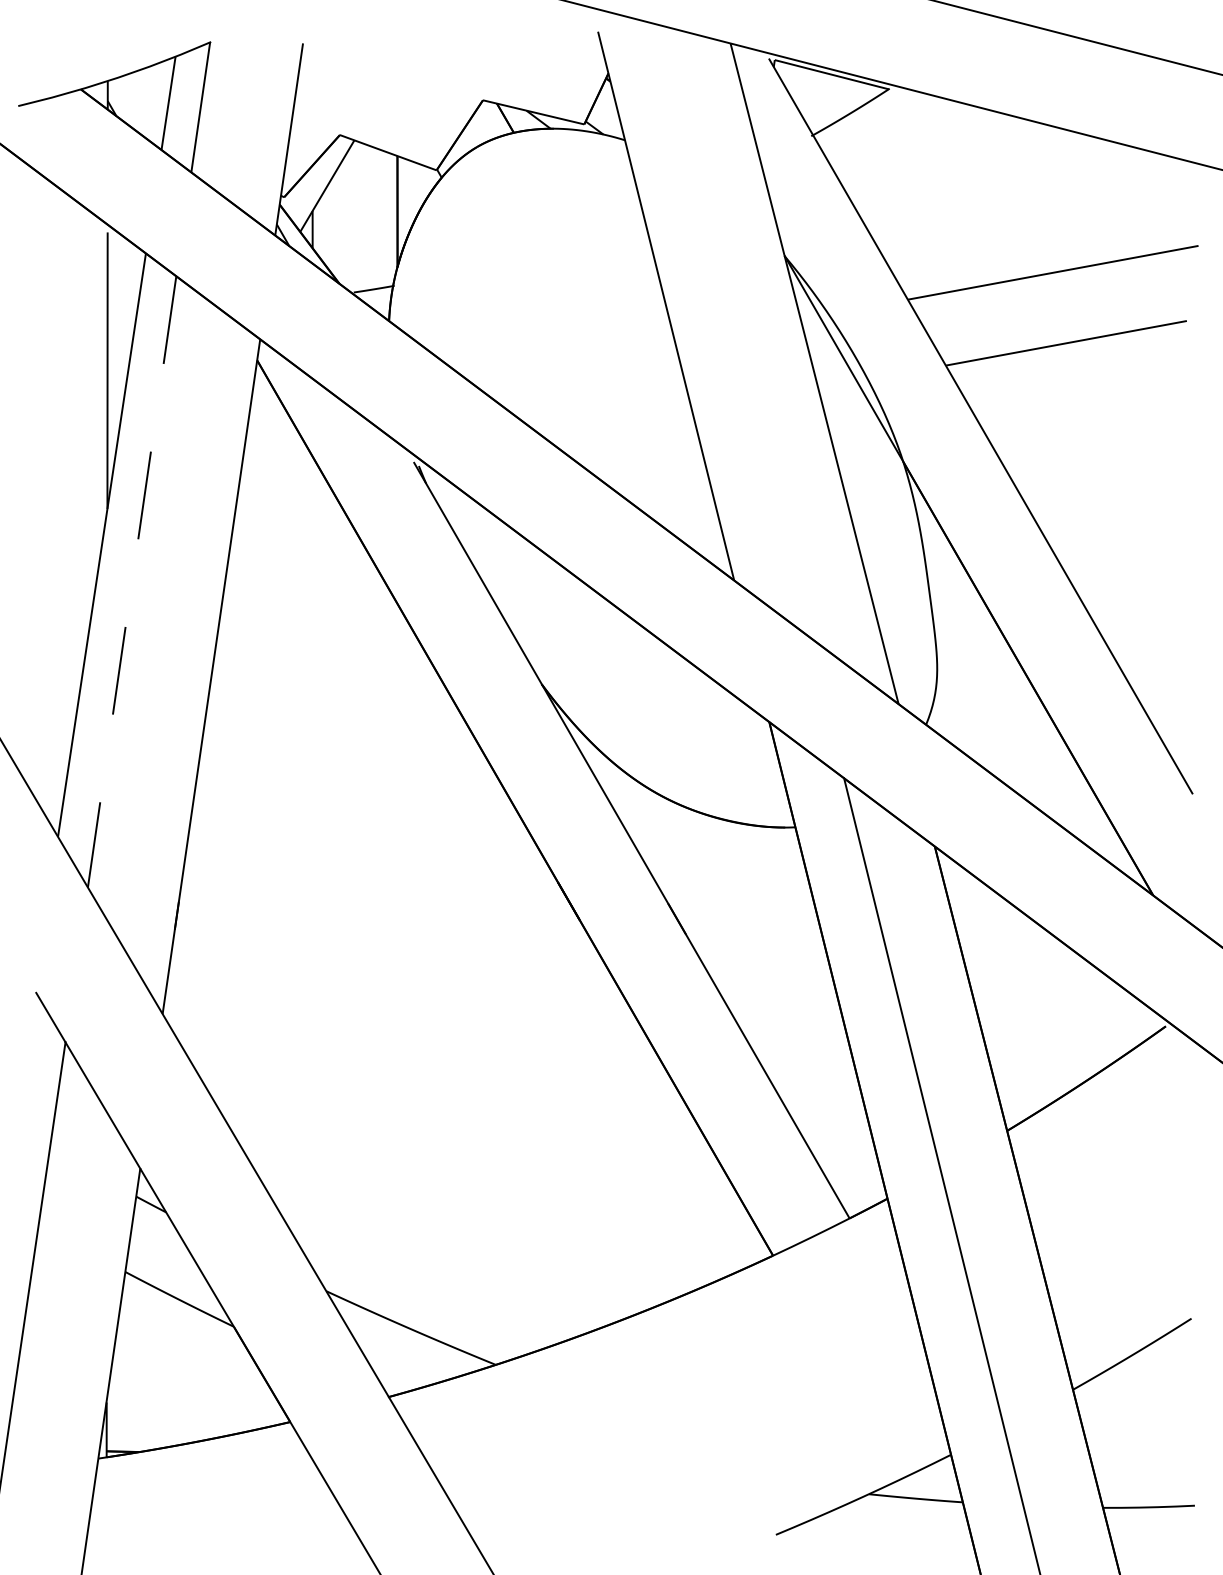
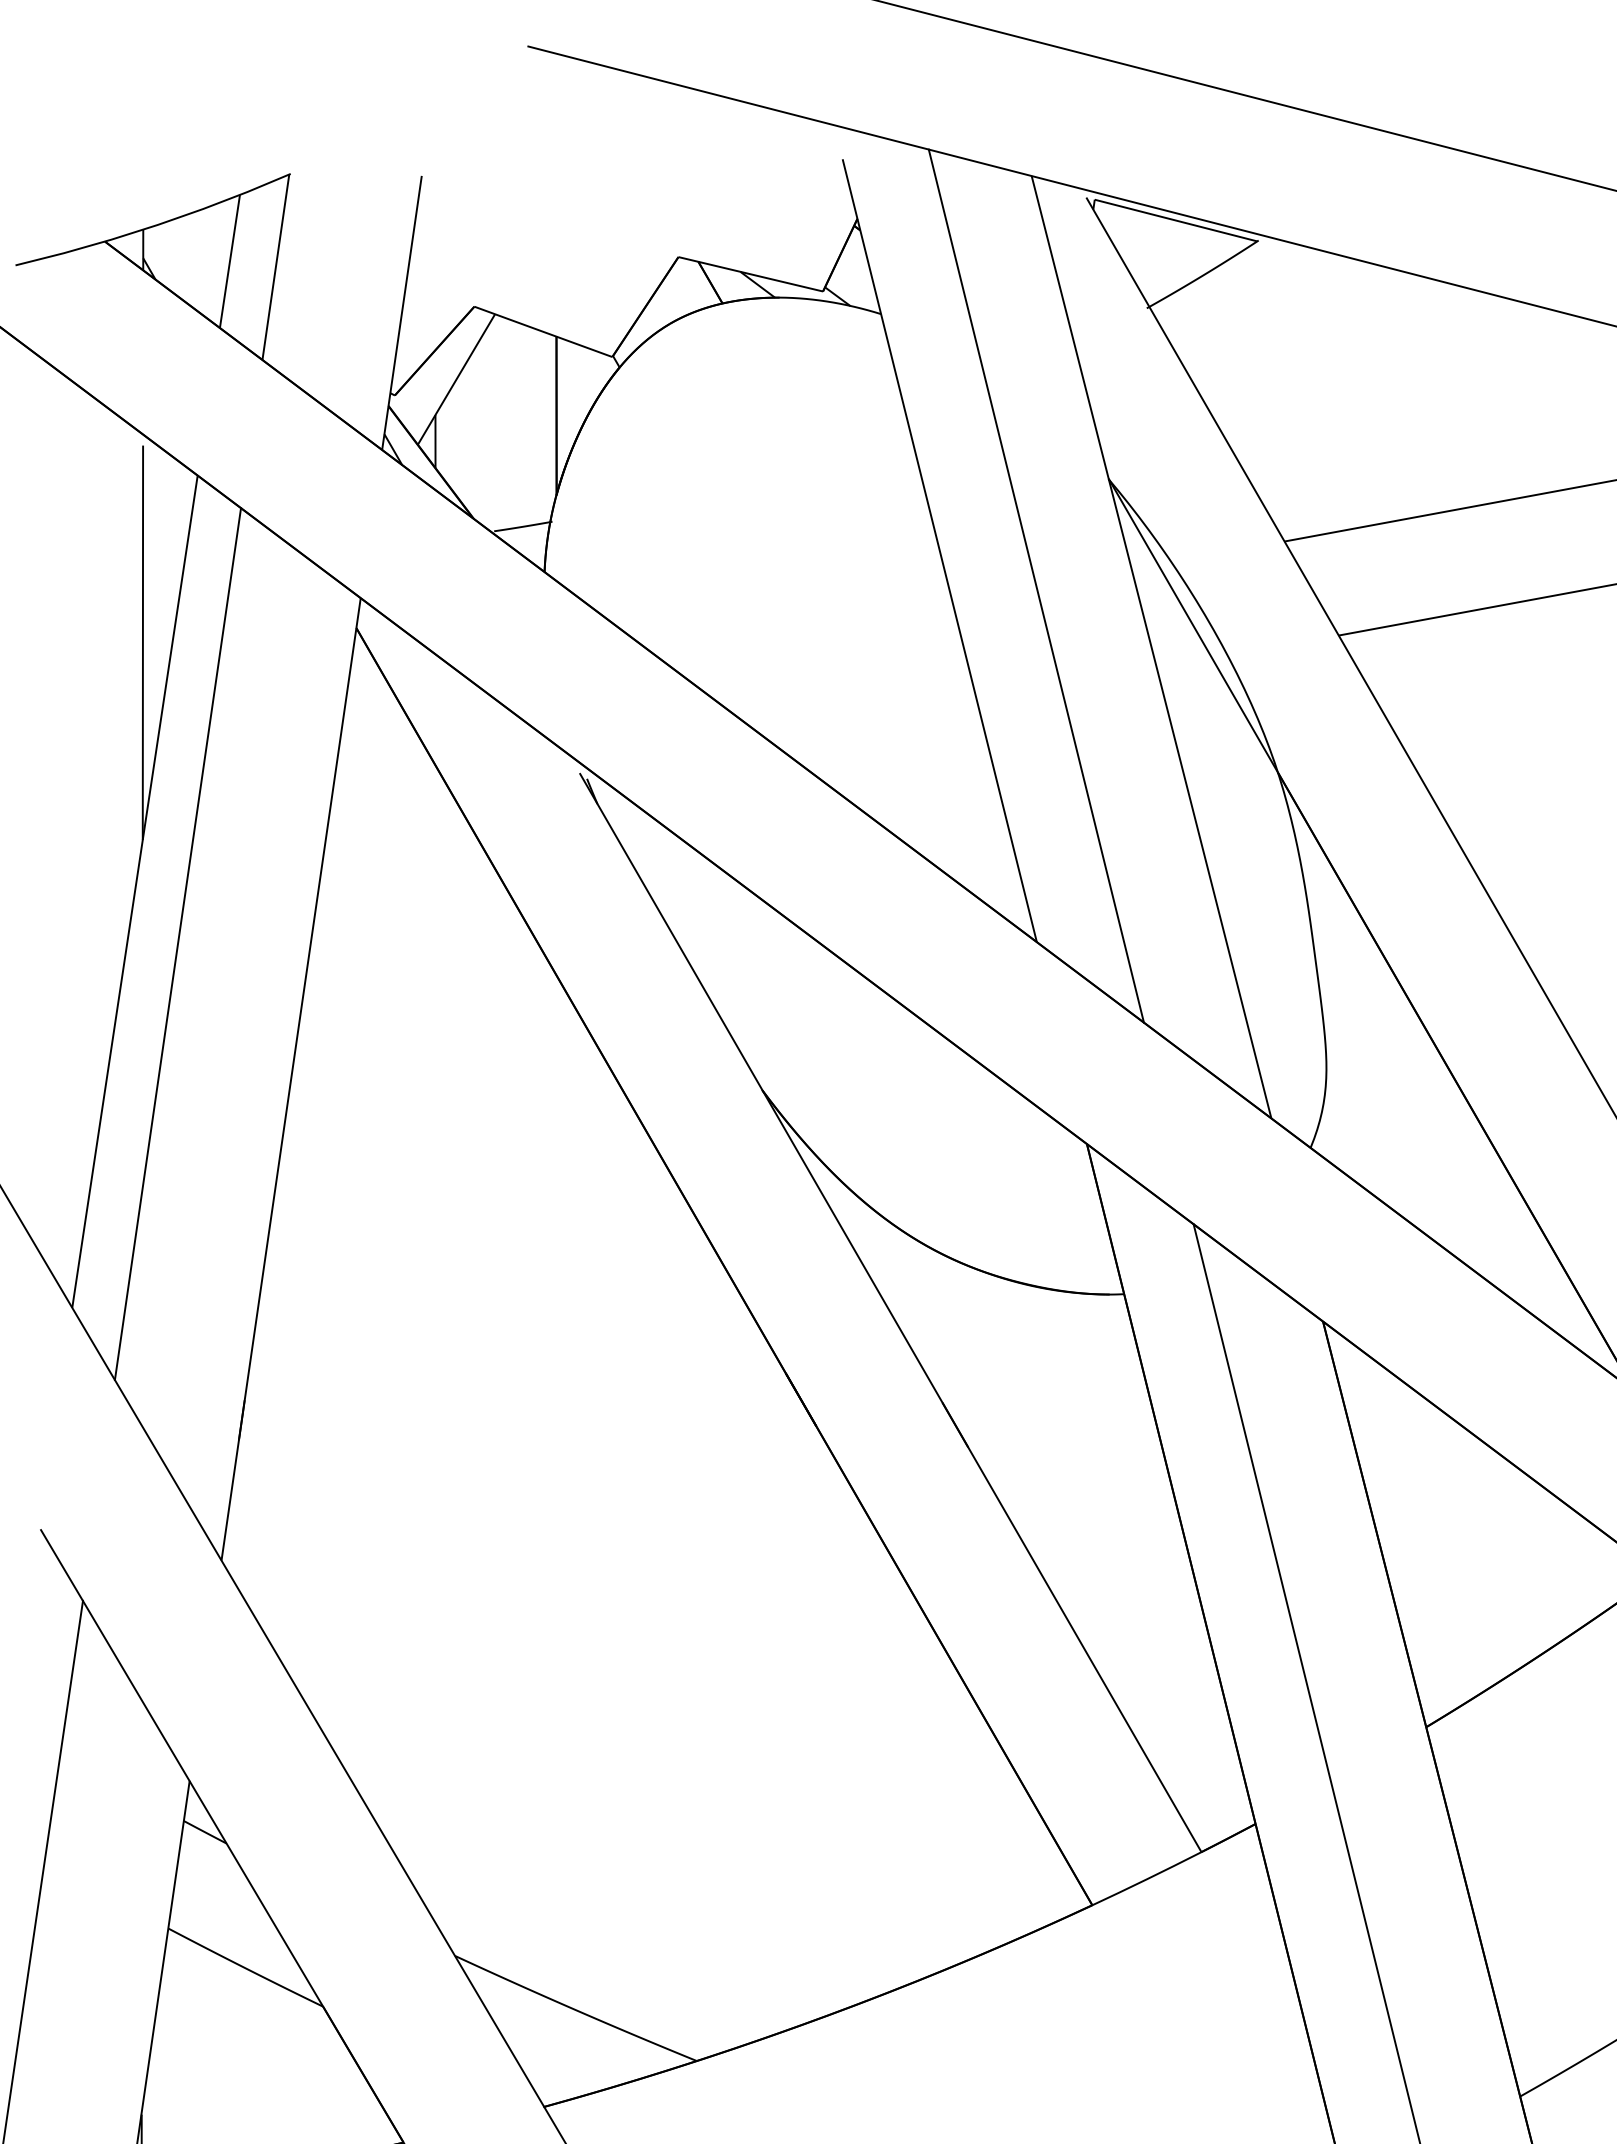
line: (733, 330) -> (1035, 585), added
line: (132, 581) -> (178, 943), dashed -> solid

